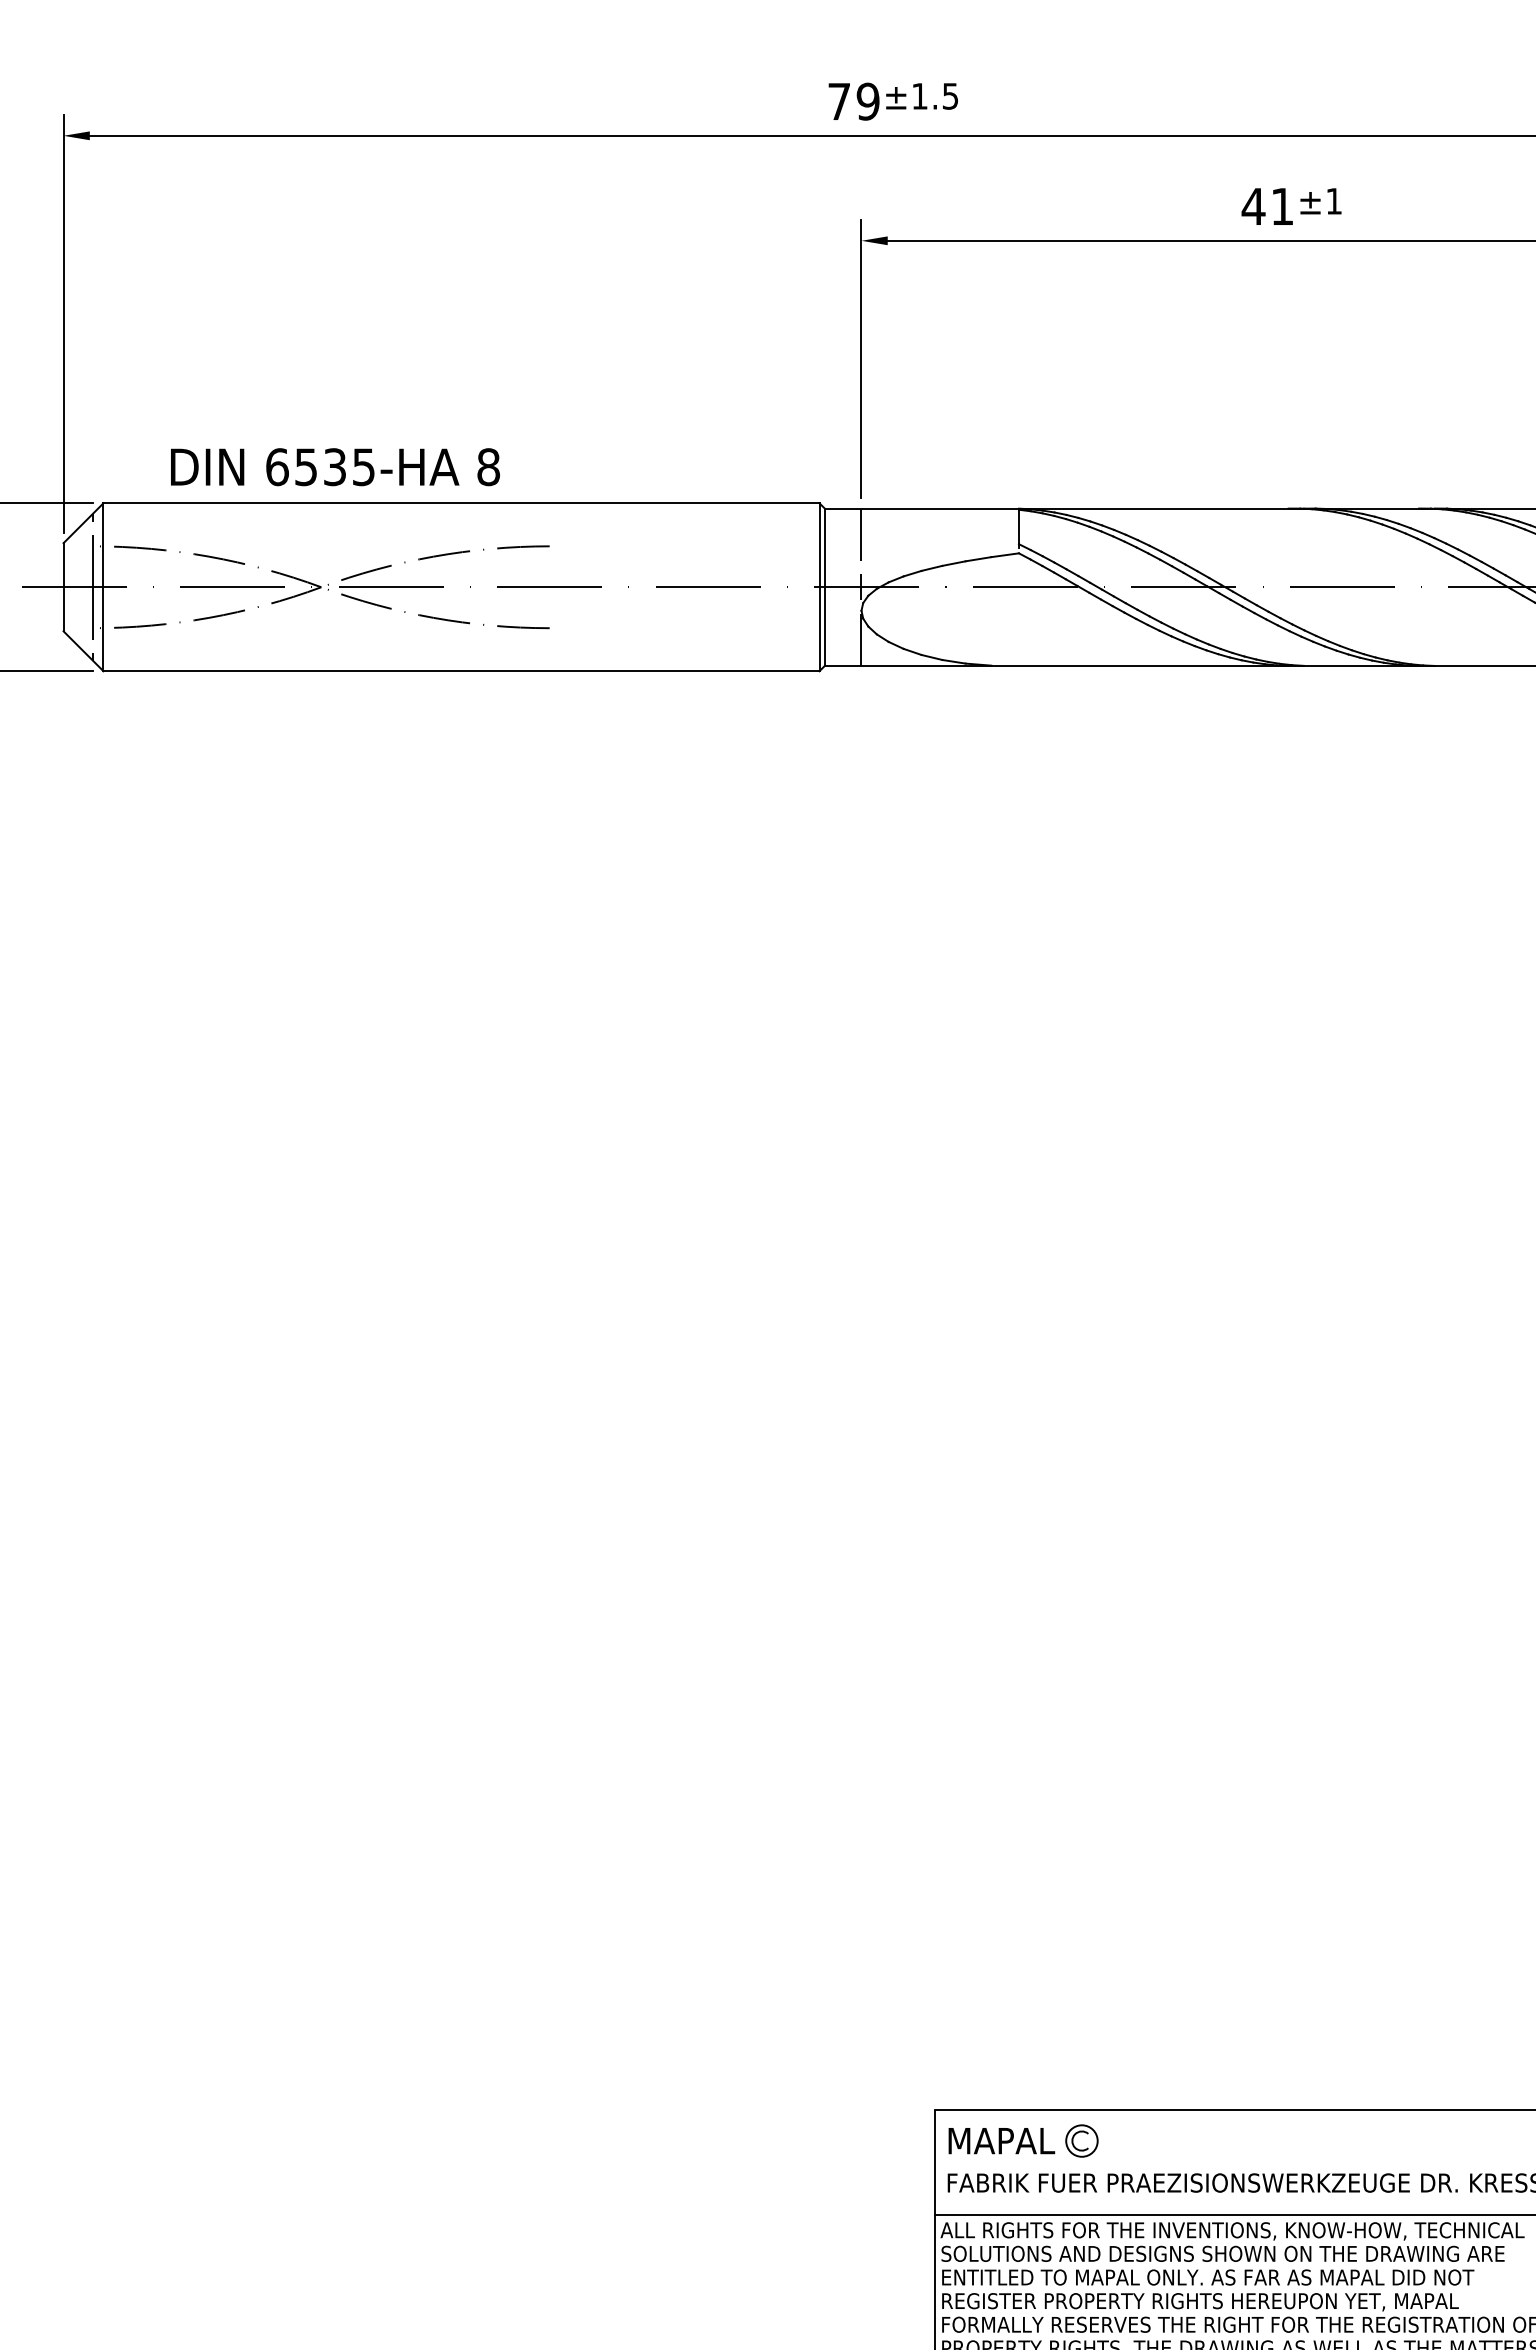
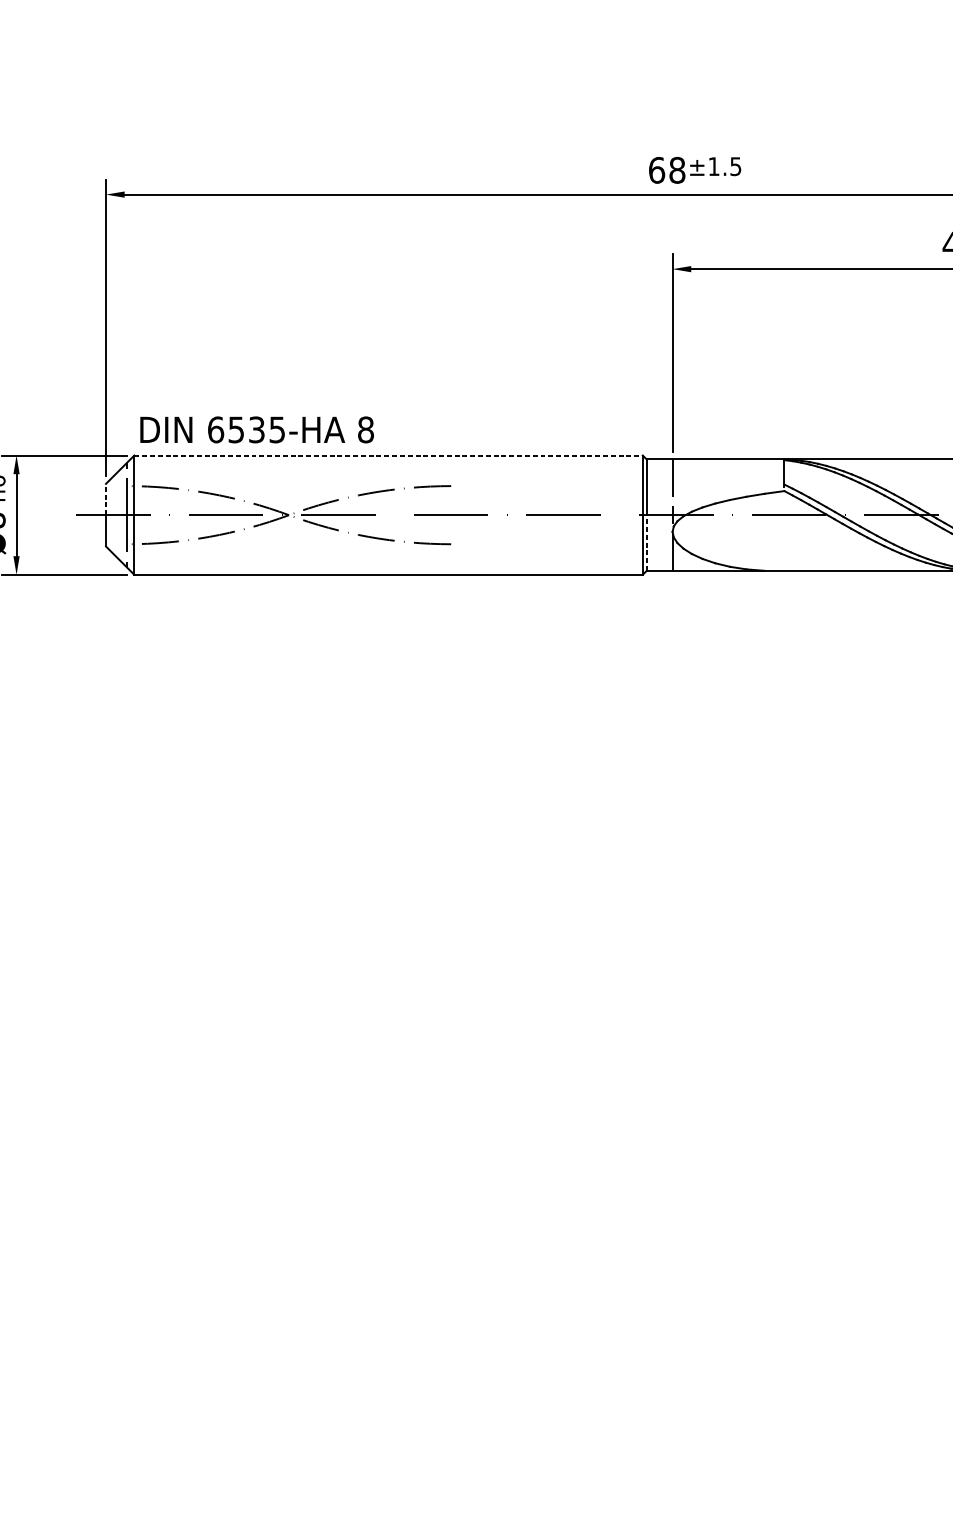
text: (853, 101) -> (666, 170), 79 -> 68
text: (335, 467) -> (257, 430), moved
line: (461, 503) -> (388, 455), solid -> dashed
line: (63, 564) -> (105, 499), solid -> dashed
line: (824, 626) -> (646, 543), solid -> dashed

